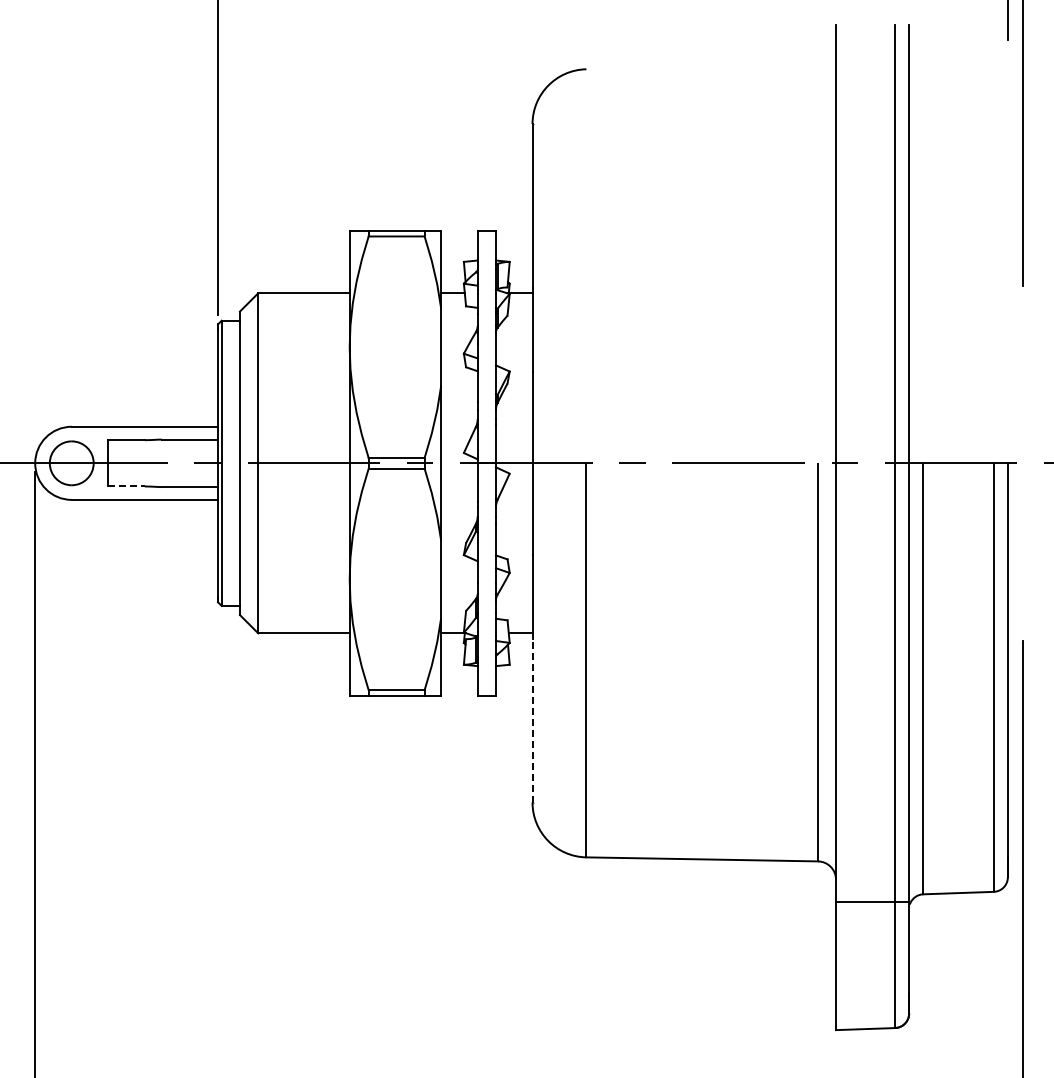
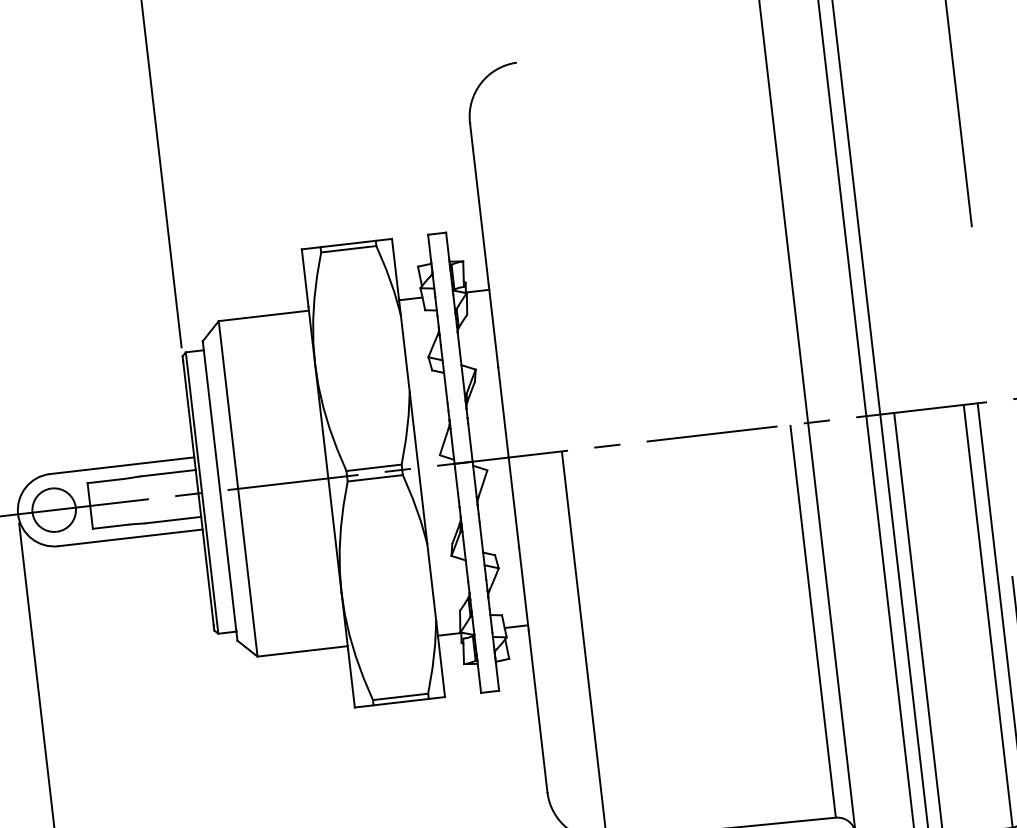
line: (127, 486) -> (111, 526), dashed -> solid
line: (532, 720) -> (538, 711), dashed -> solid

